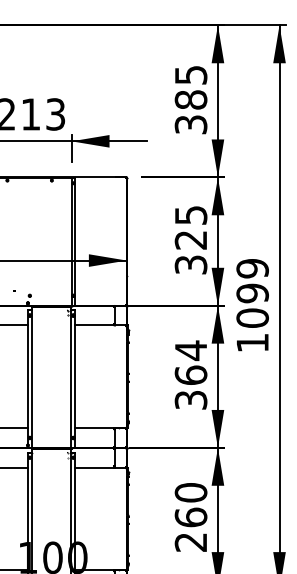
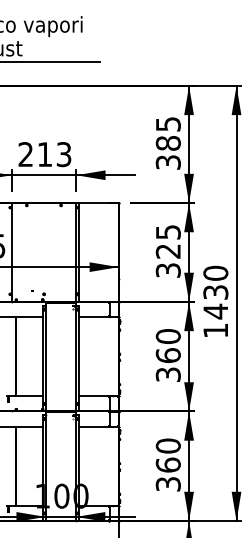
text: (252, 293) -> (215, 292), 1099 -> 1430
text: (189, 350) -> (167, 336), 364 -> 360
text: (191, 542) -> (168, 484), 260 -> 360

